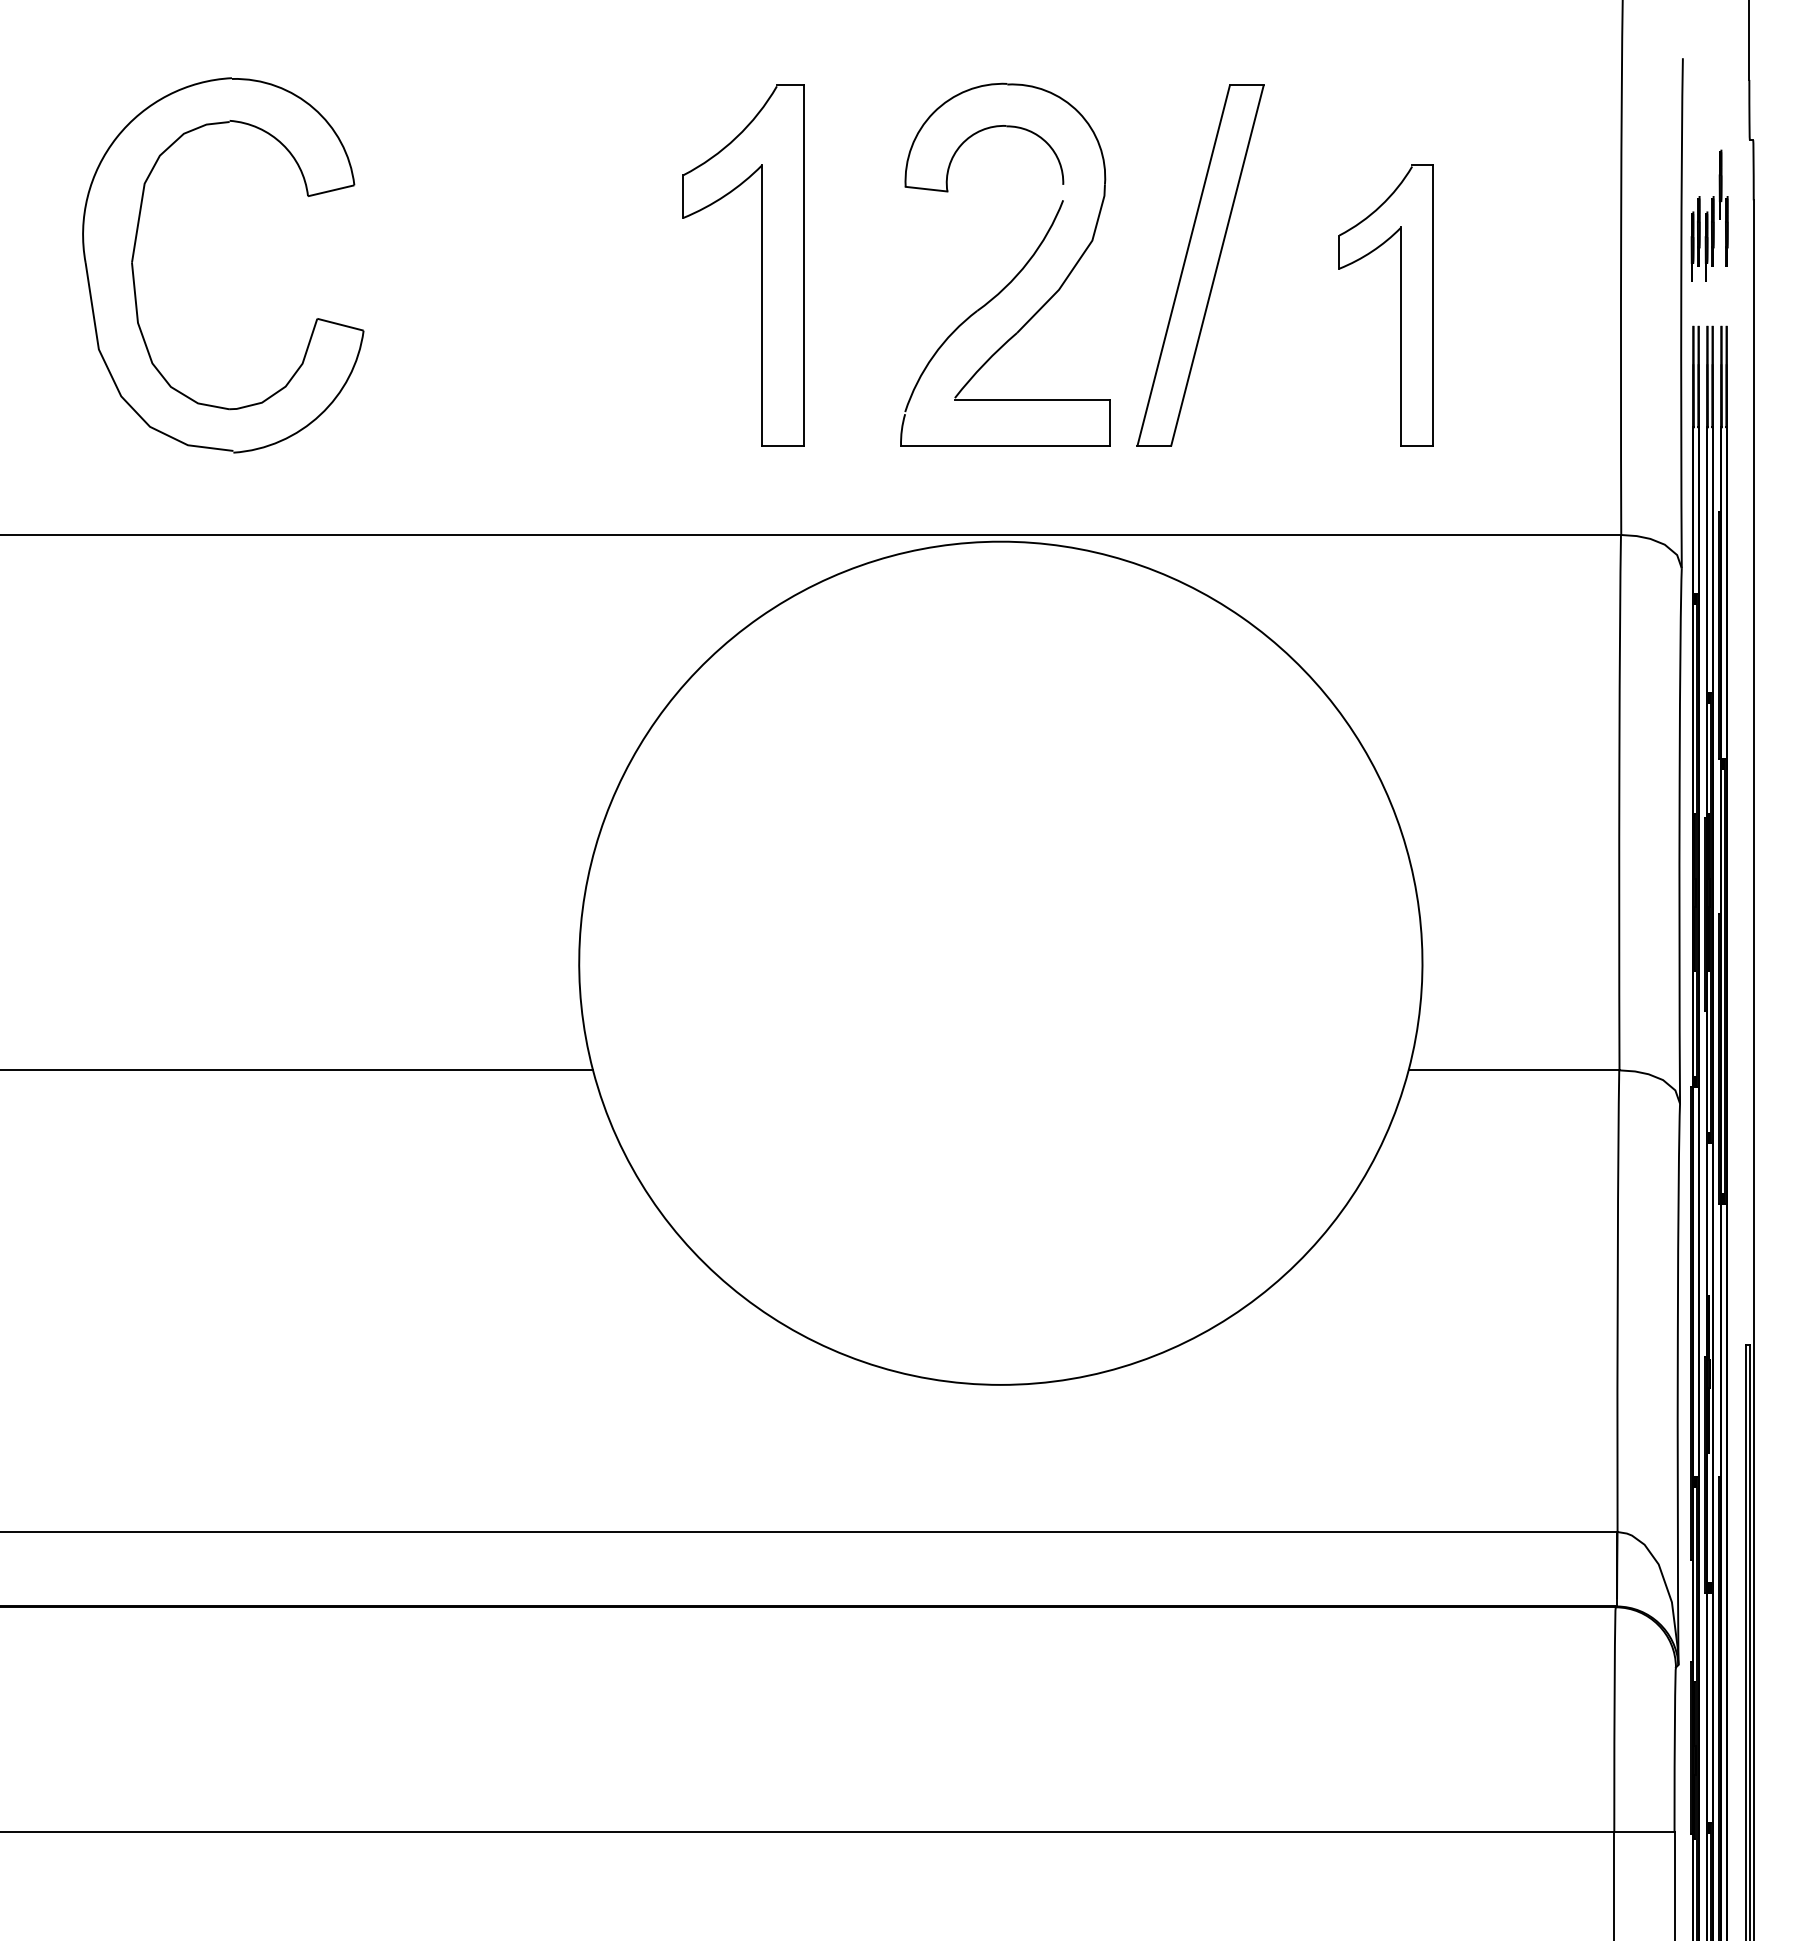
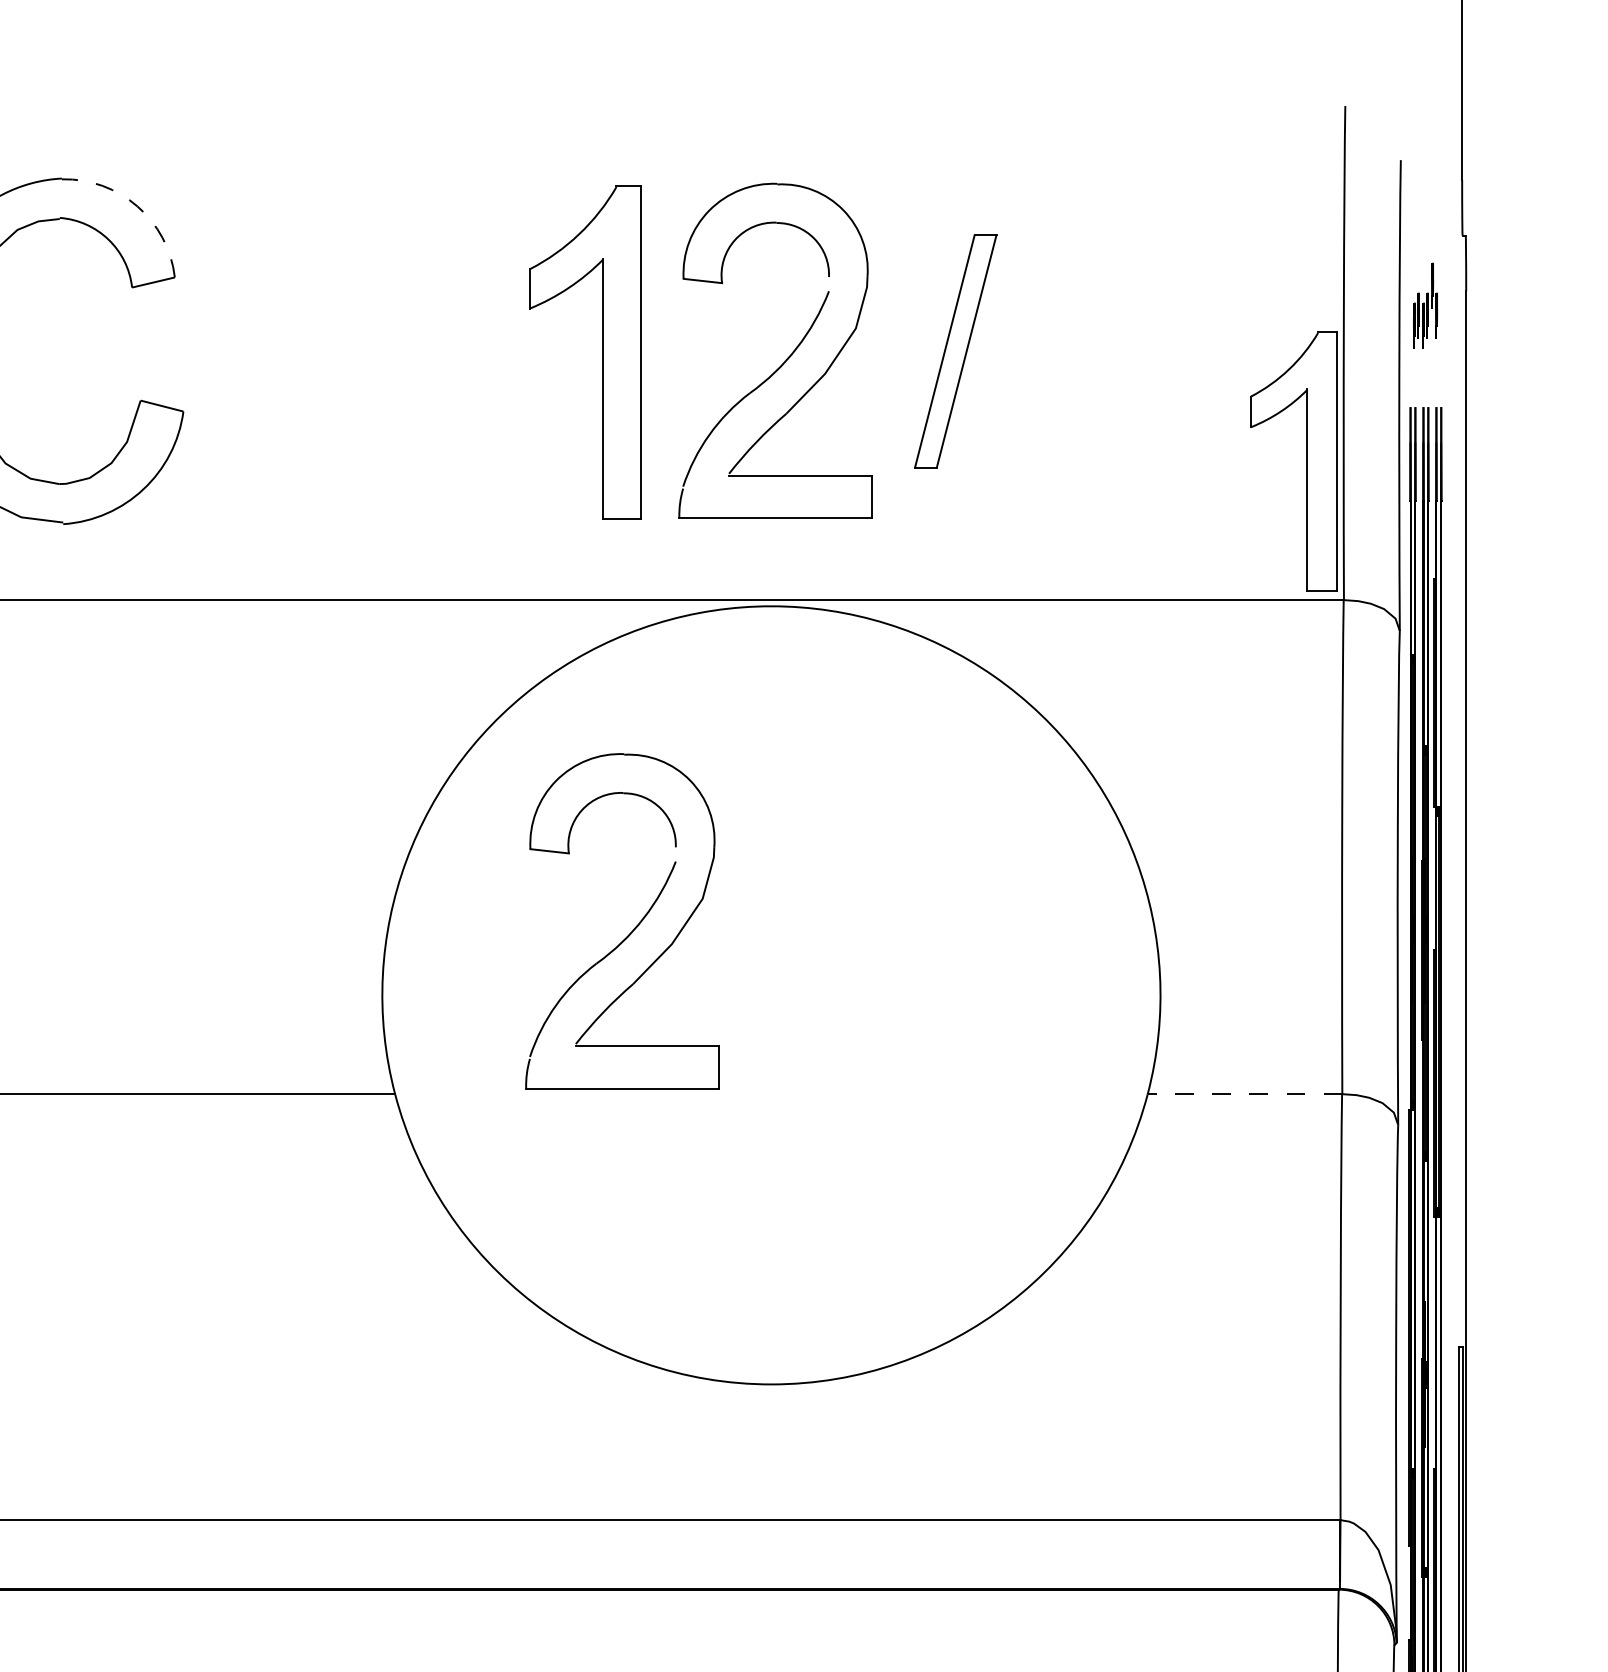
arc: (313, 108) -> (137, 206), solid -> dashed
part: (1709, 215) -> (1425, 305), size x0.7
part: (761, 265) -> (602, 352), moved
part: (1200, 265) -> (955, 351), size x0.7
part: (1400, 305) -> (1307, 461), moved
part: (850, 892) -> (632, 930), added
line: (1513, 1070) -> (1244, 1094), solid -> dashed

